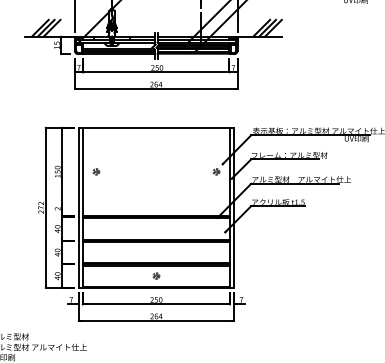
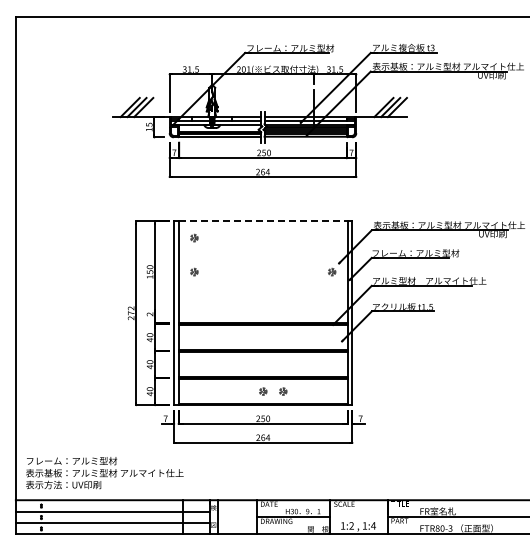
line: (156, 127) -> (263, 221), solid -> dashed
part: (96, 141) -> (194, 237), added
part: (174, 276) -> (283, 391), added

